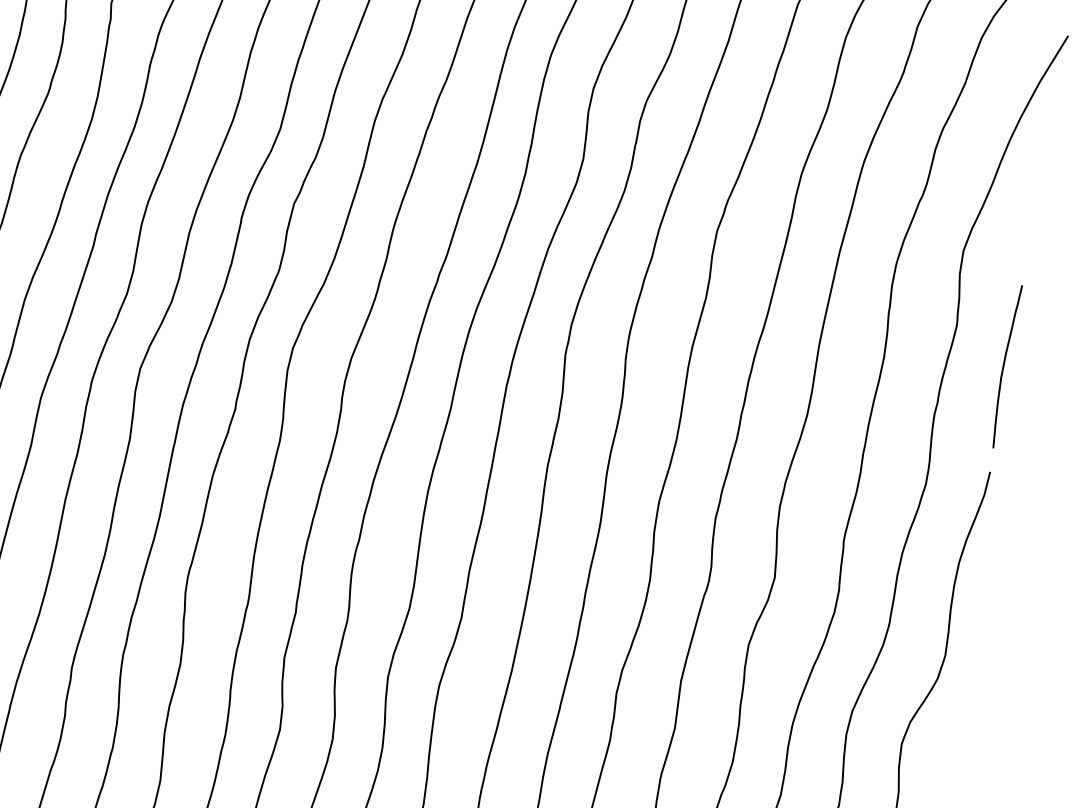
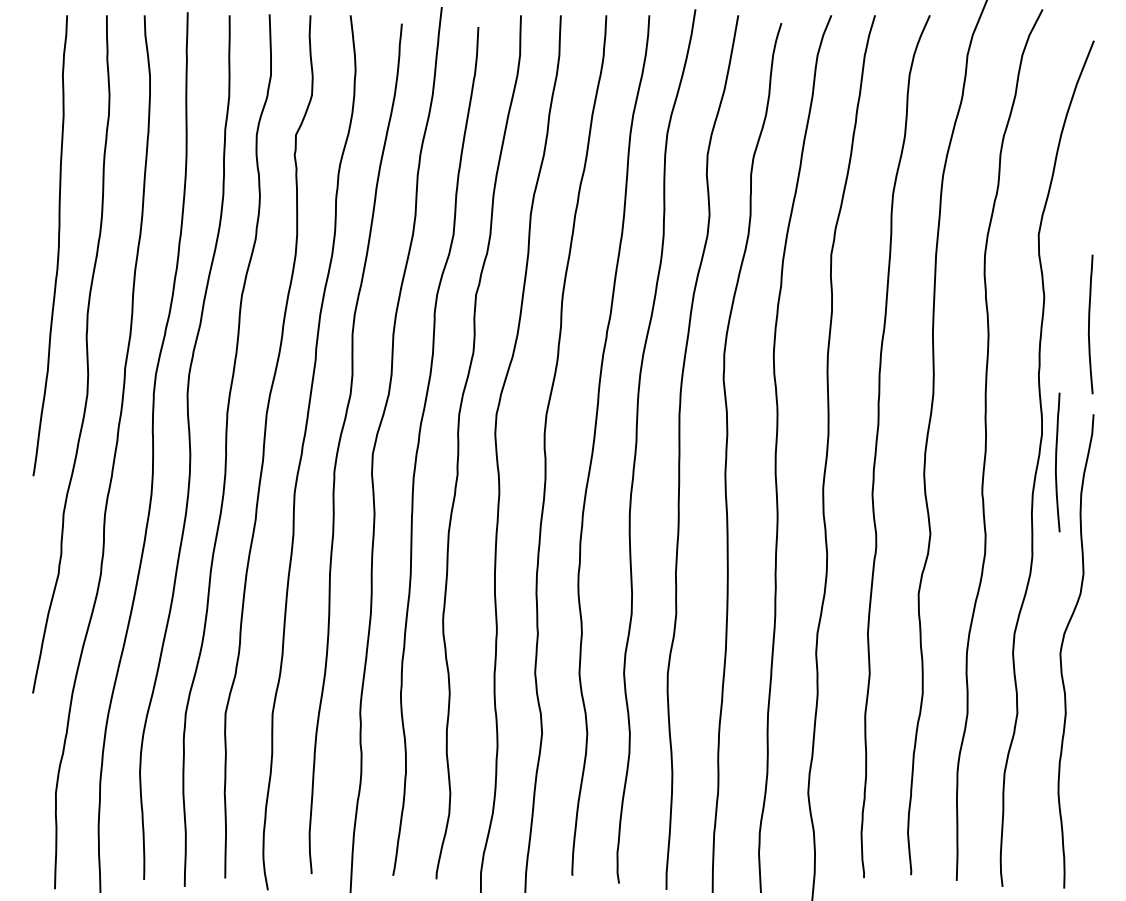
curve: (936, 520) -> (1056, 462), added

